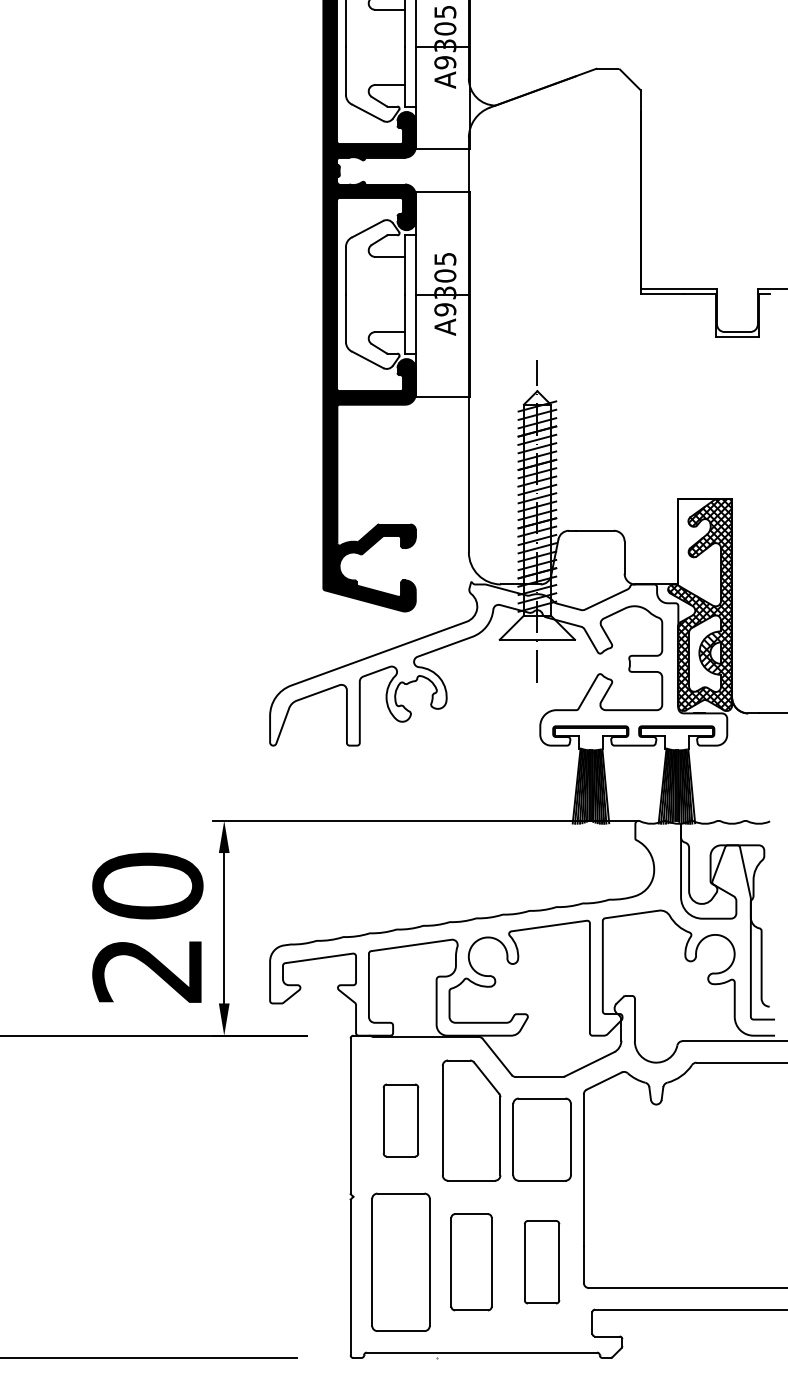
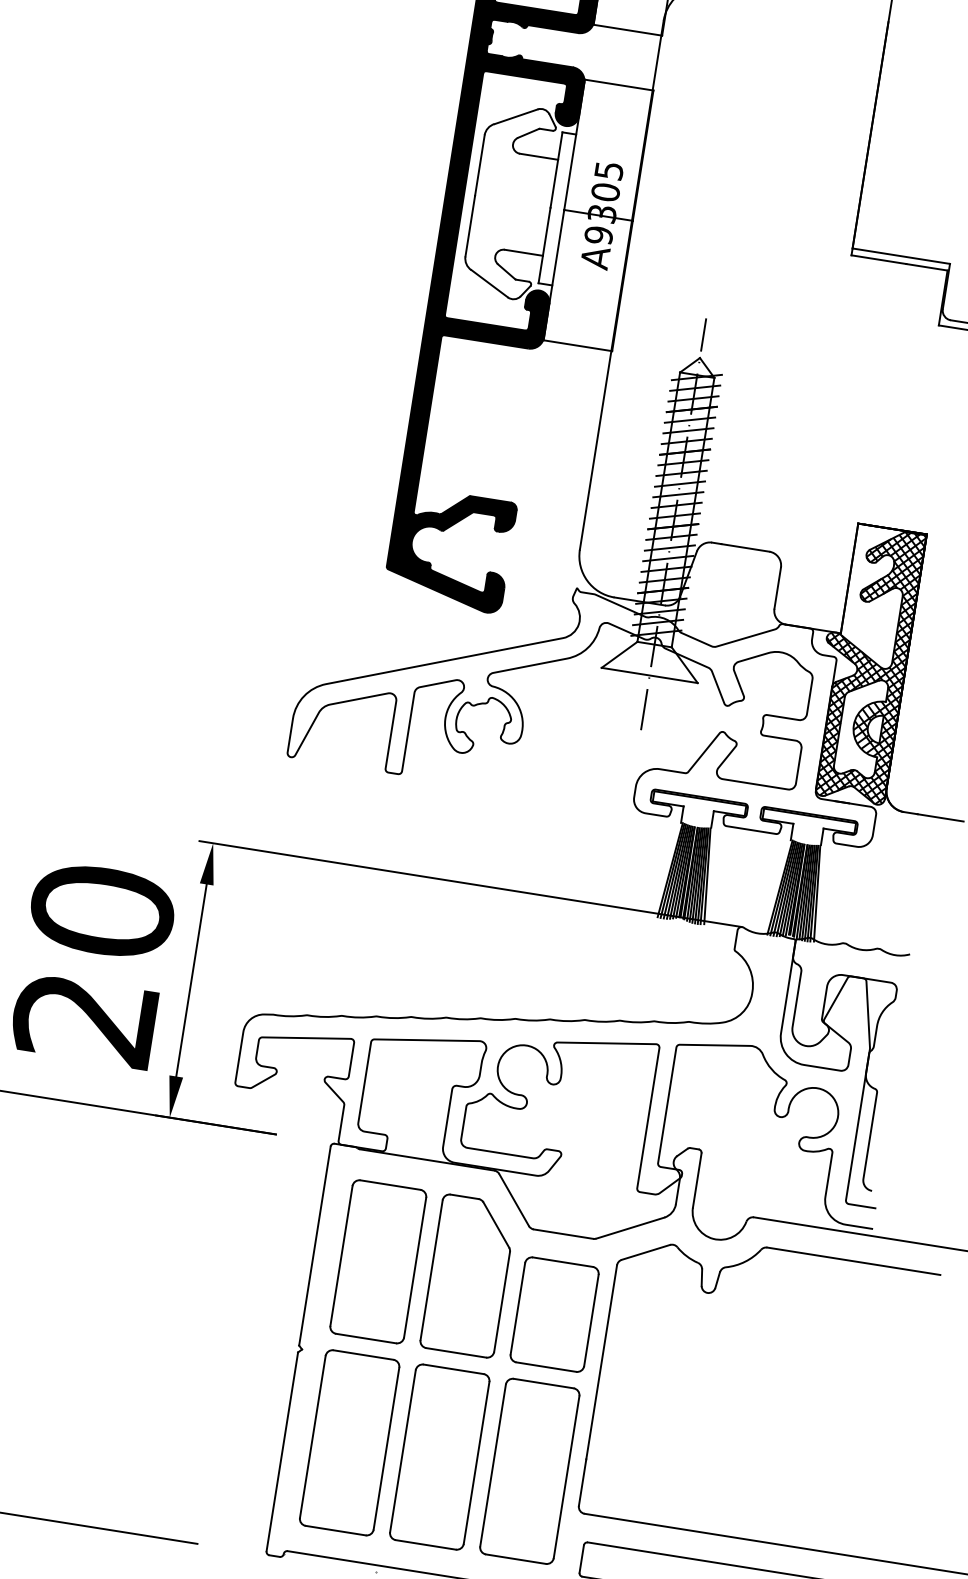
part: (400, 1120) -> (377, 1261), size x1.67
part: (471, 1261) -> (439, 1455), size x1.43
part: (541, 1261) -> (529, 1470), size x1.67

